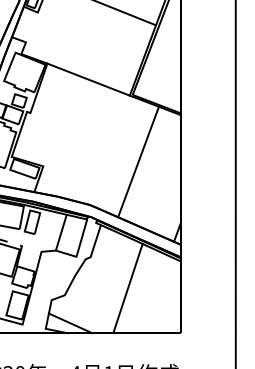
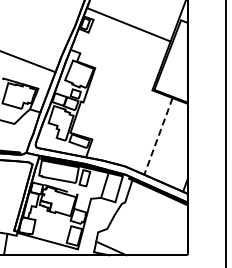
line: (88, 79) -> (123, 79), removed
line: (138, 162) -> (158, 136), solid -> dashed
line: (127, 288) -> (150, 224), removed

